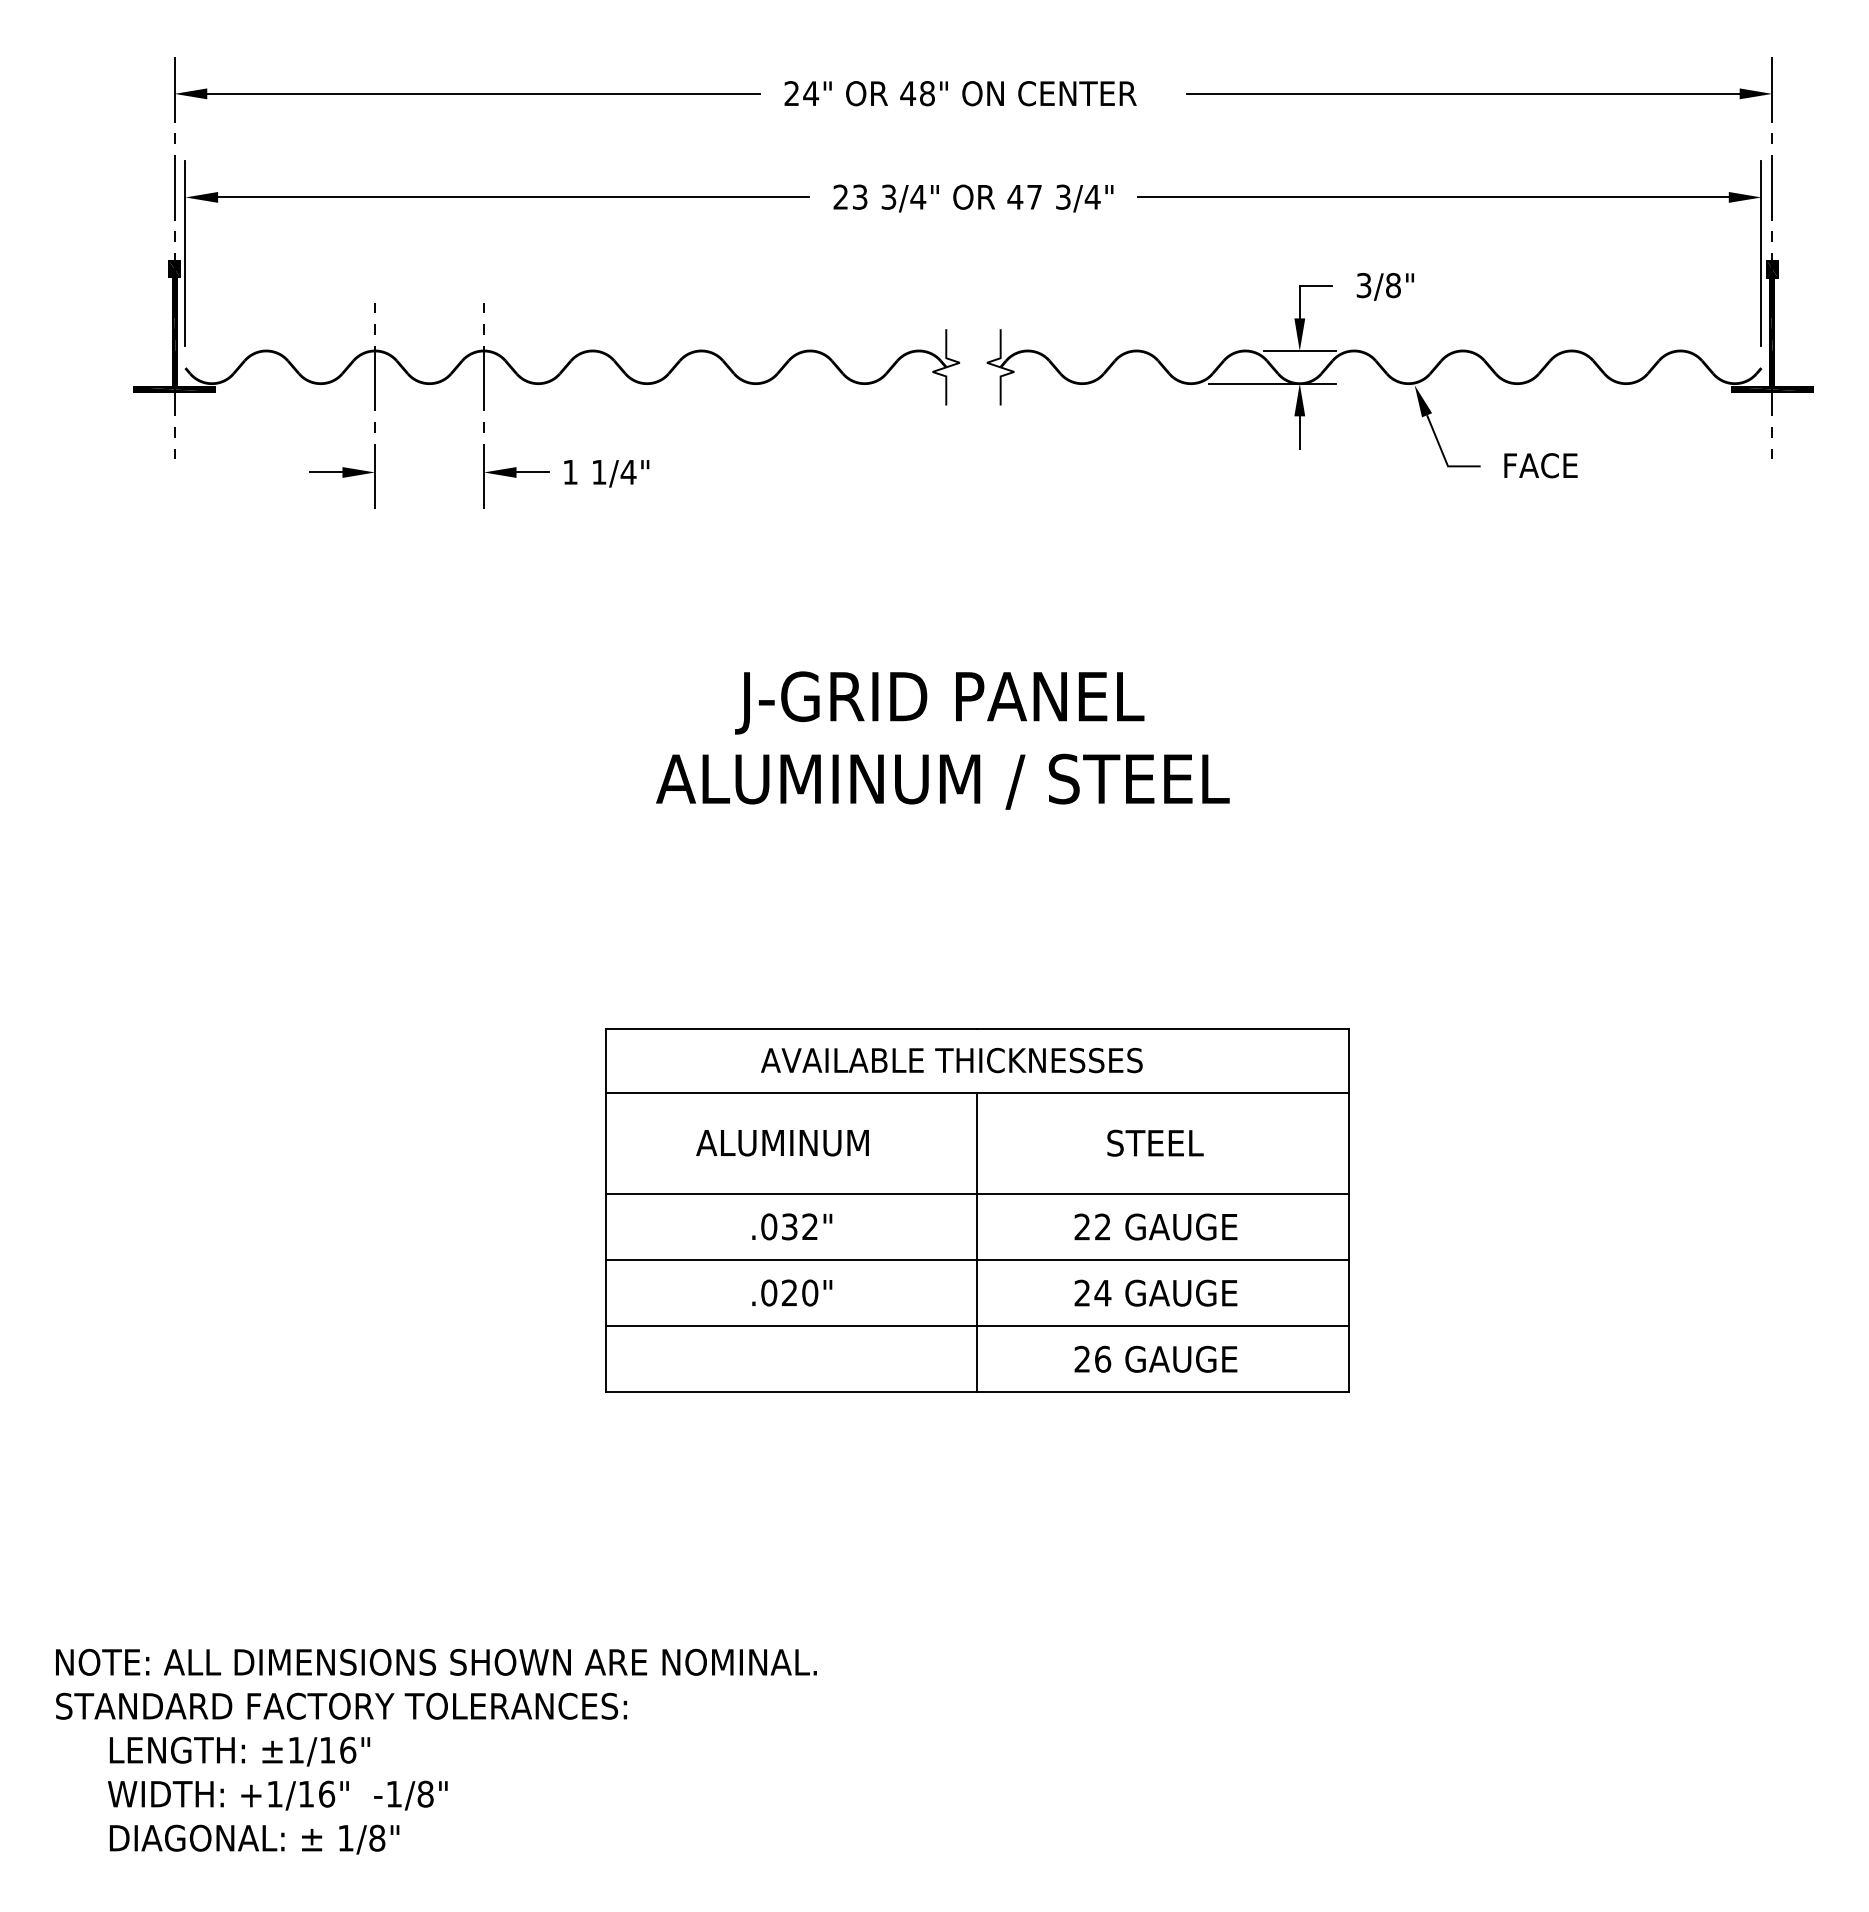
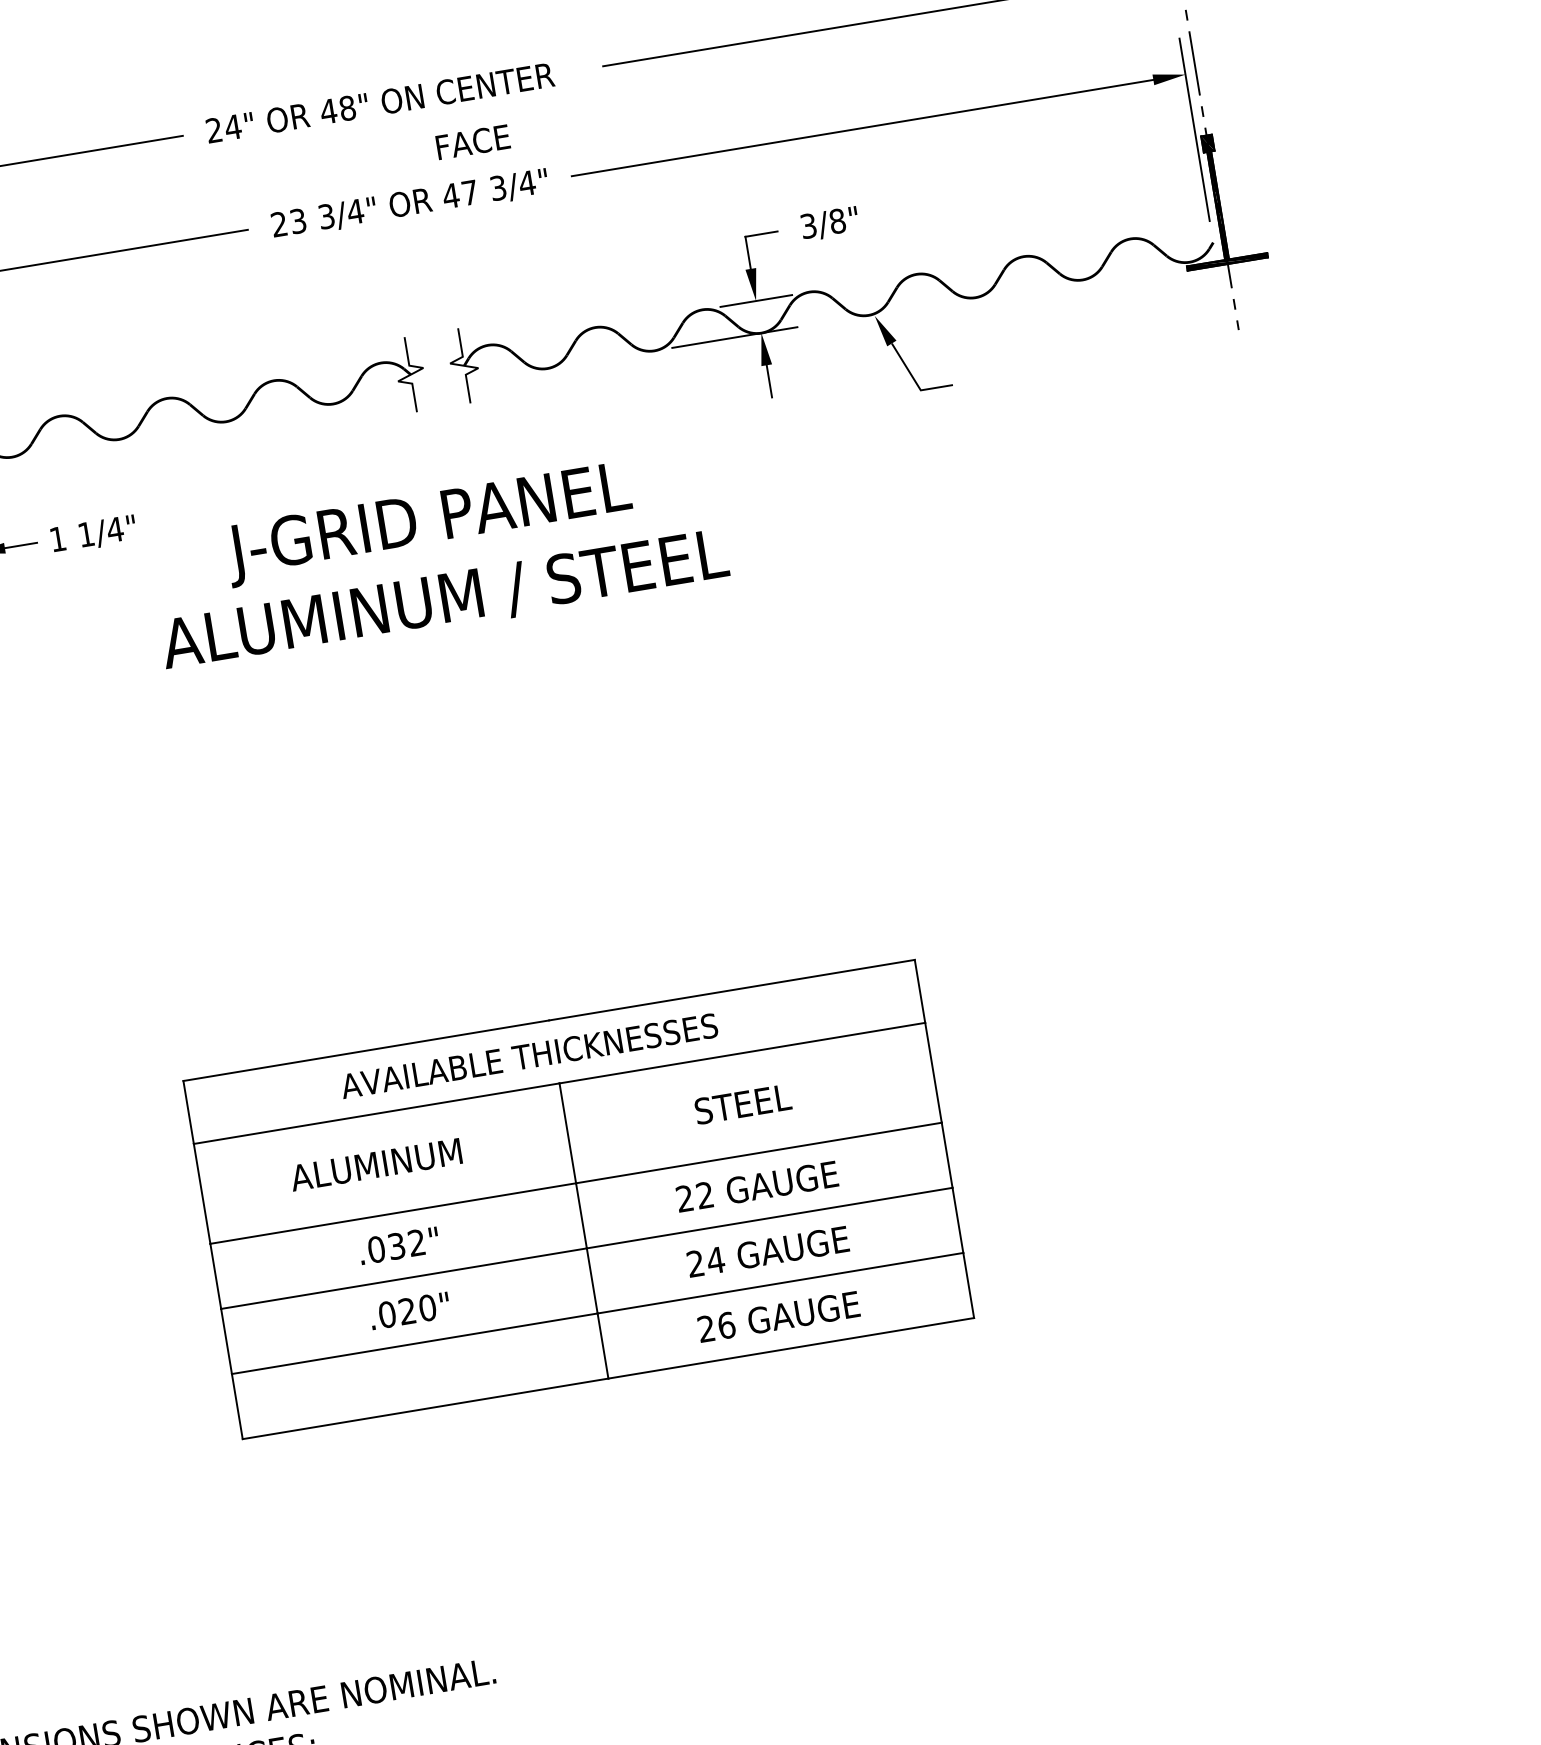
text: (1540, 465) -> (472, 142), moved
text: (942, 740) -> (437, 560), moved

